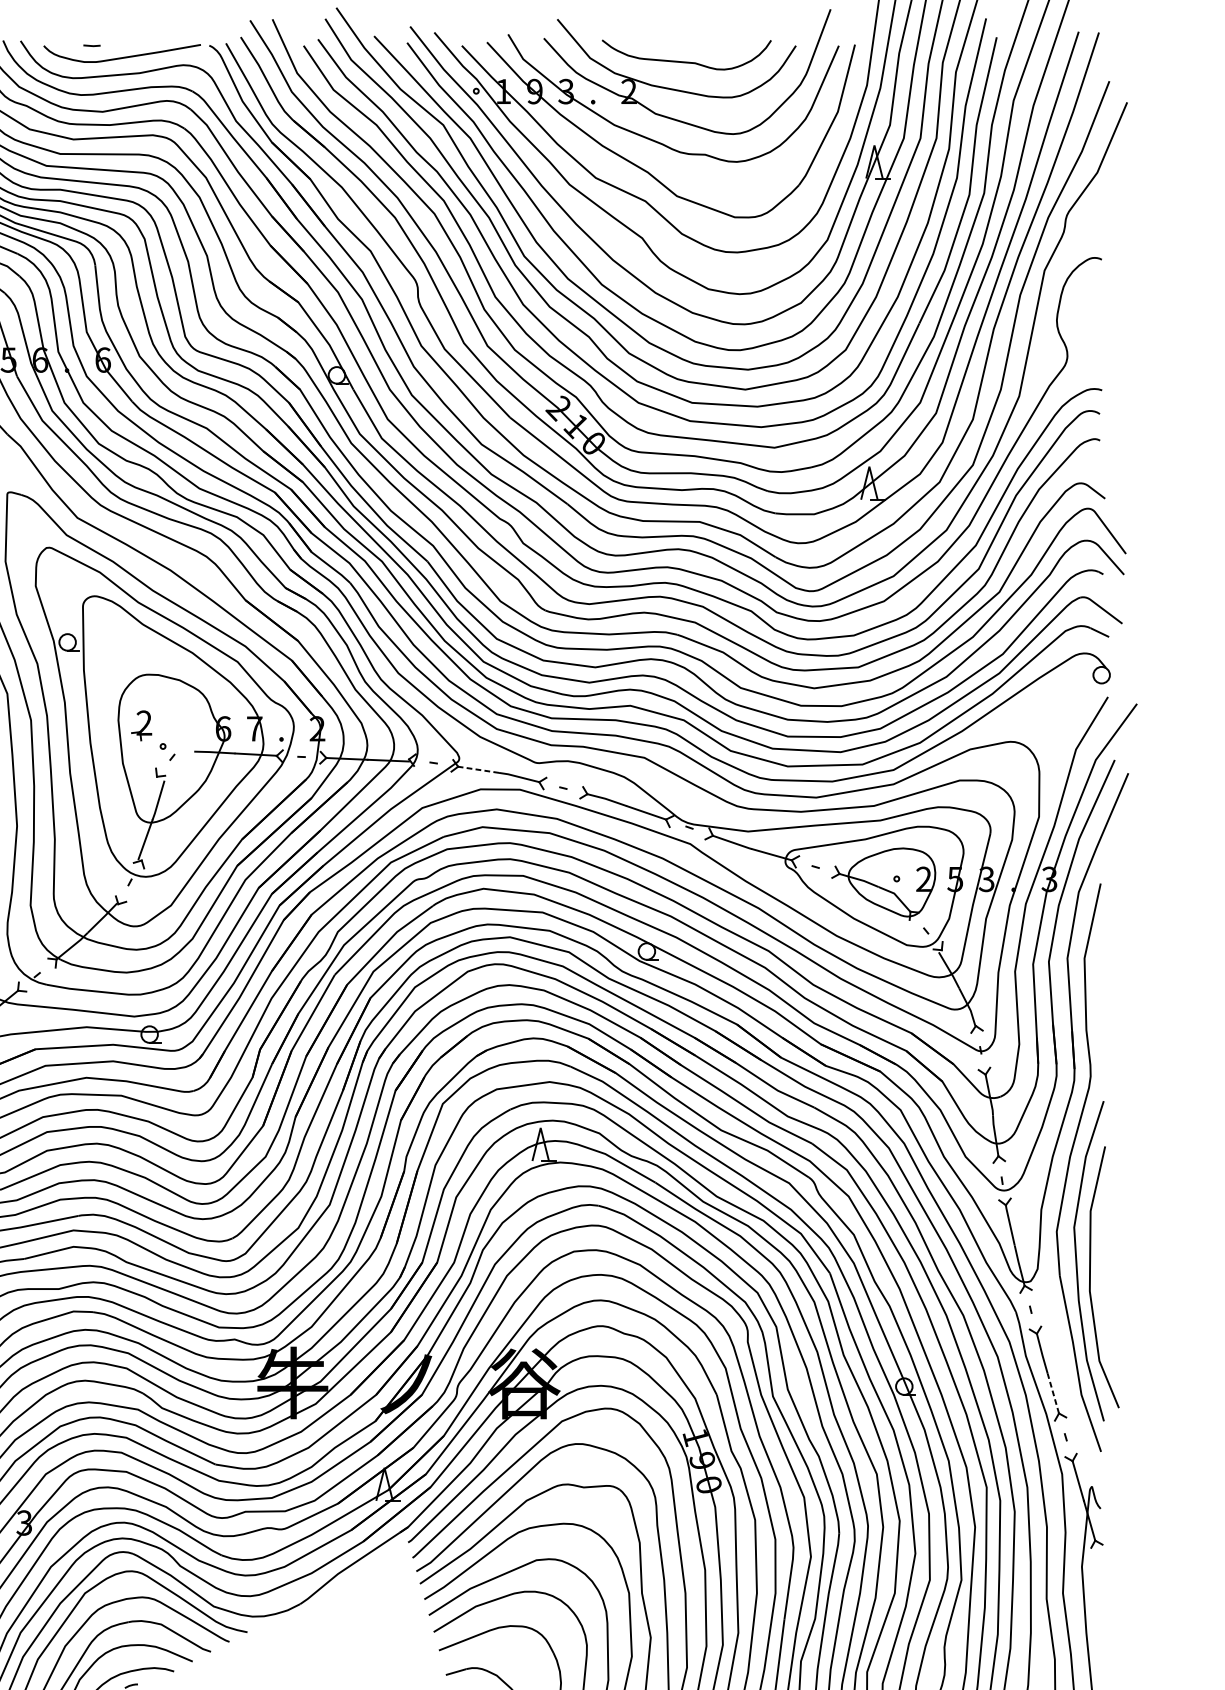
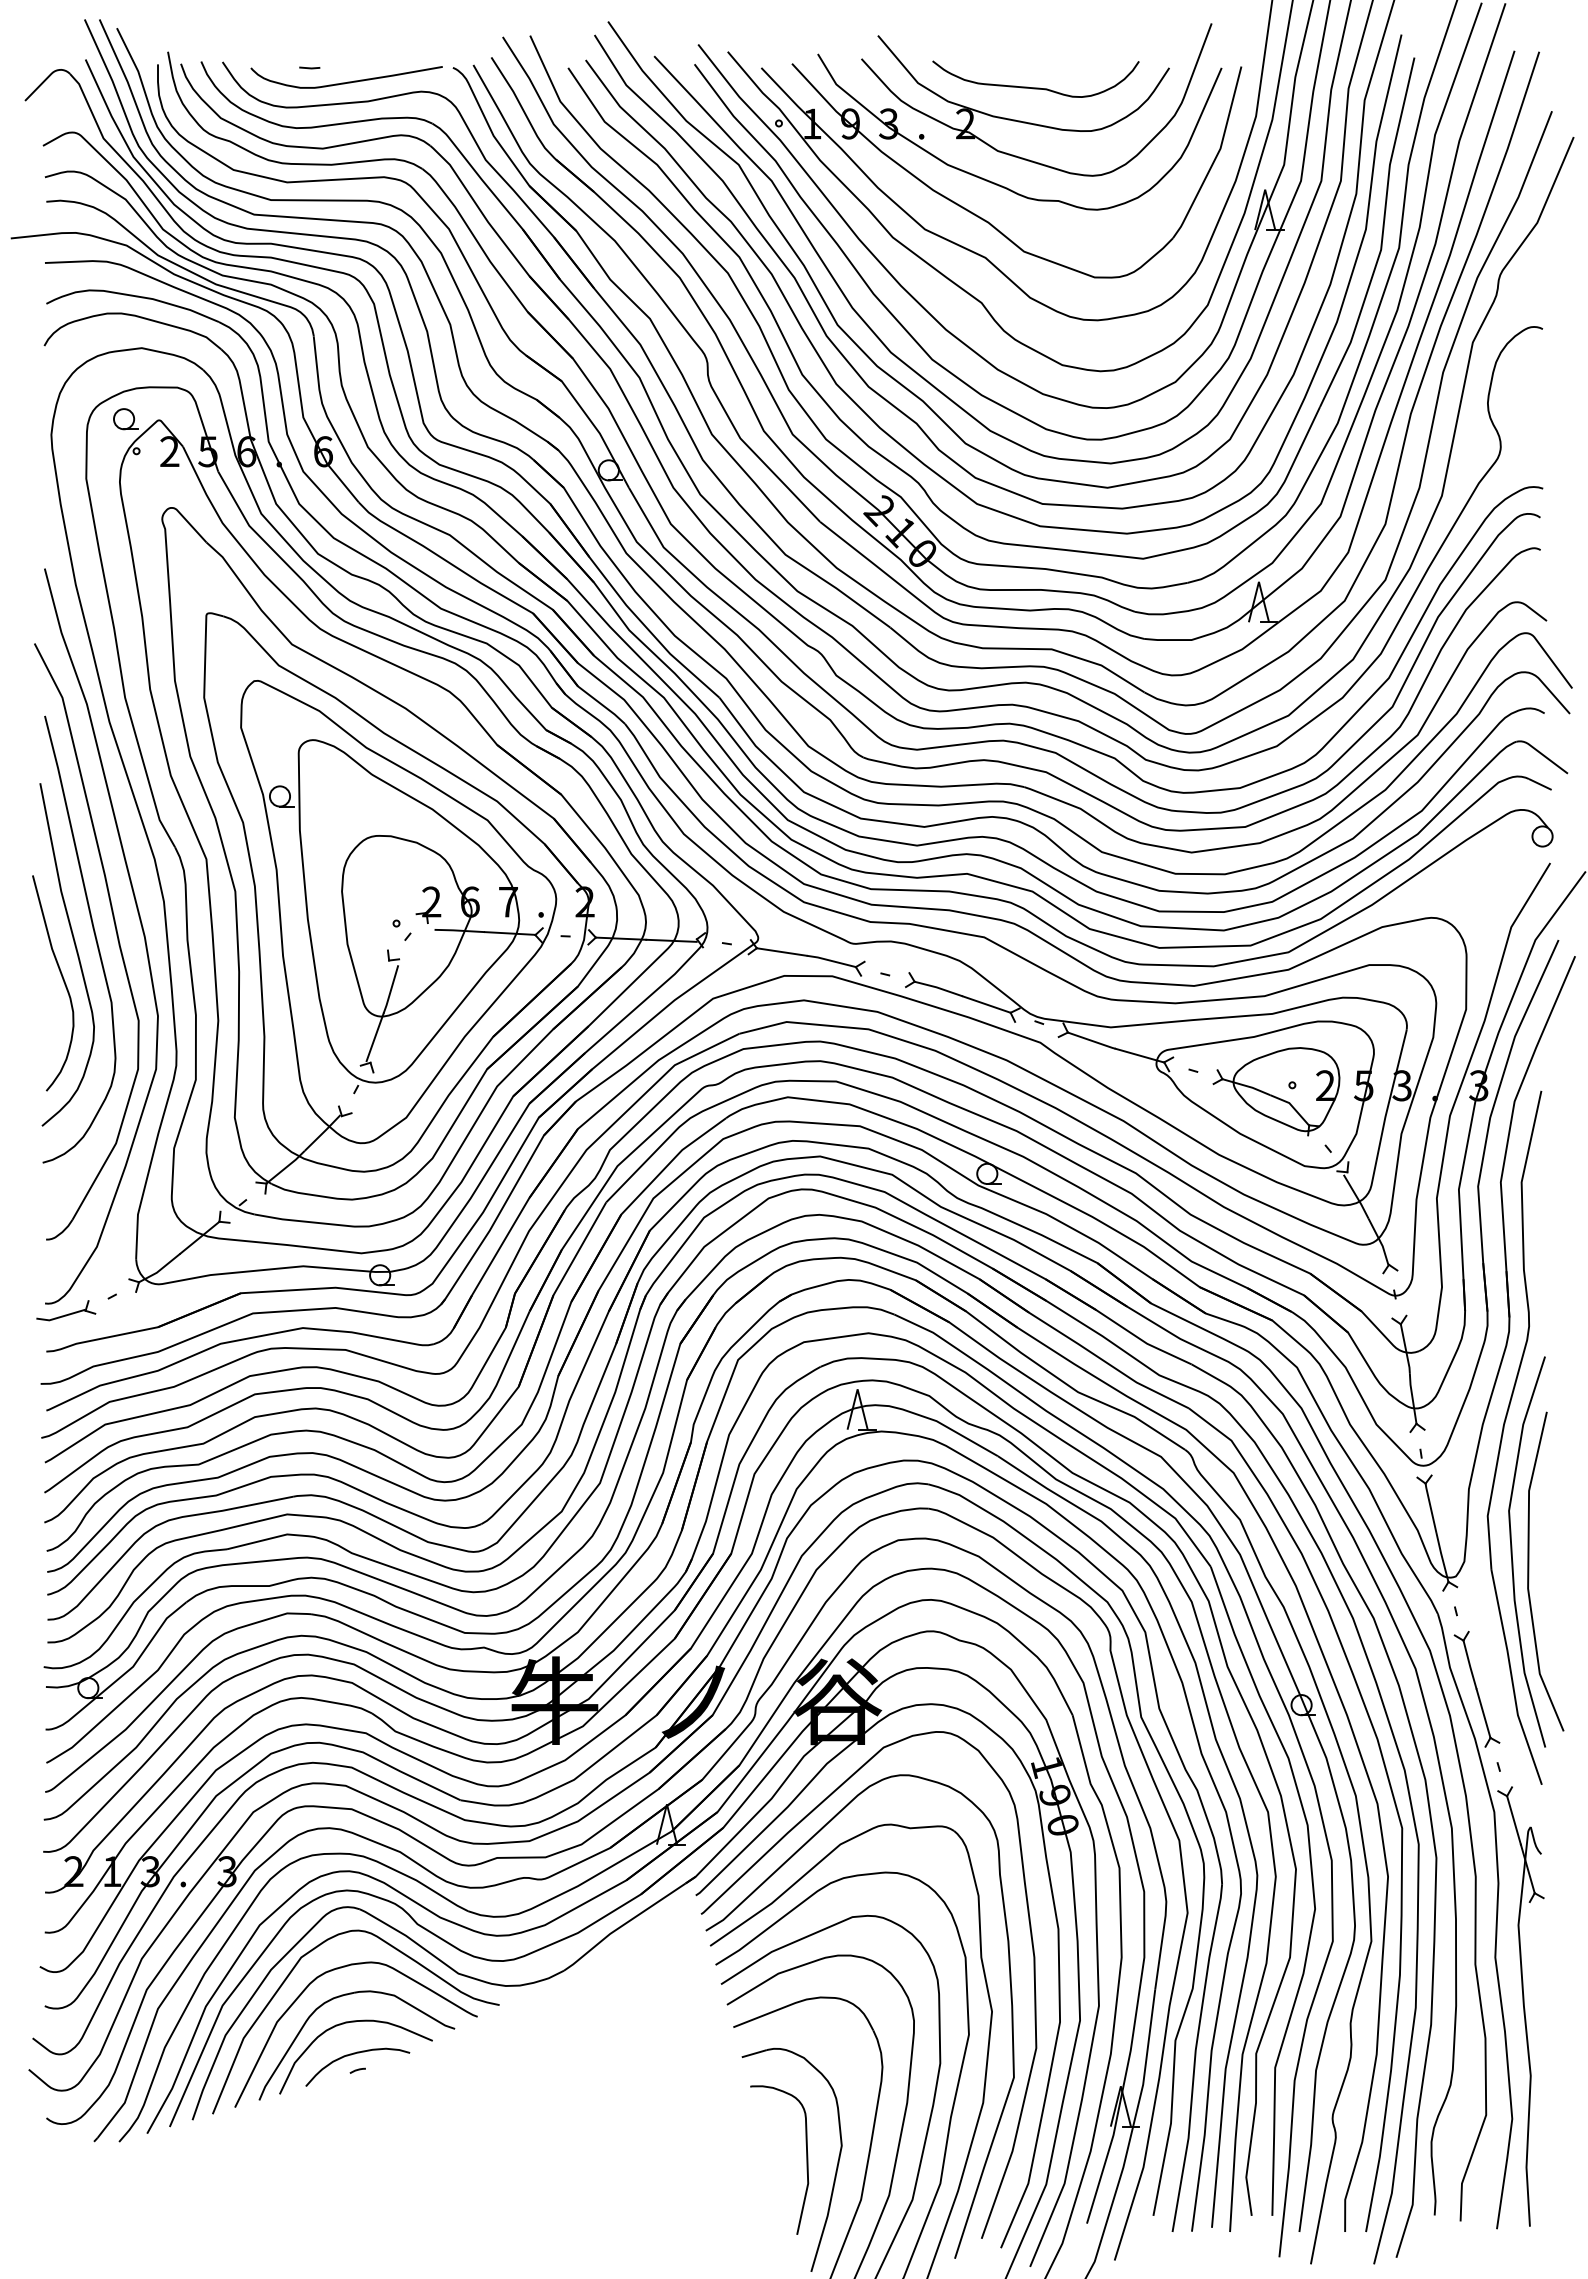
part: (141, 725) -> (428, 904), moved
line: (478, 769) -> (781, 951), dashed -> solid
line: (1053, 1393) -> (1483, 1713), dashed -> solid

